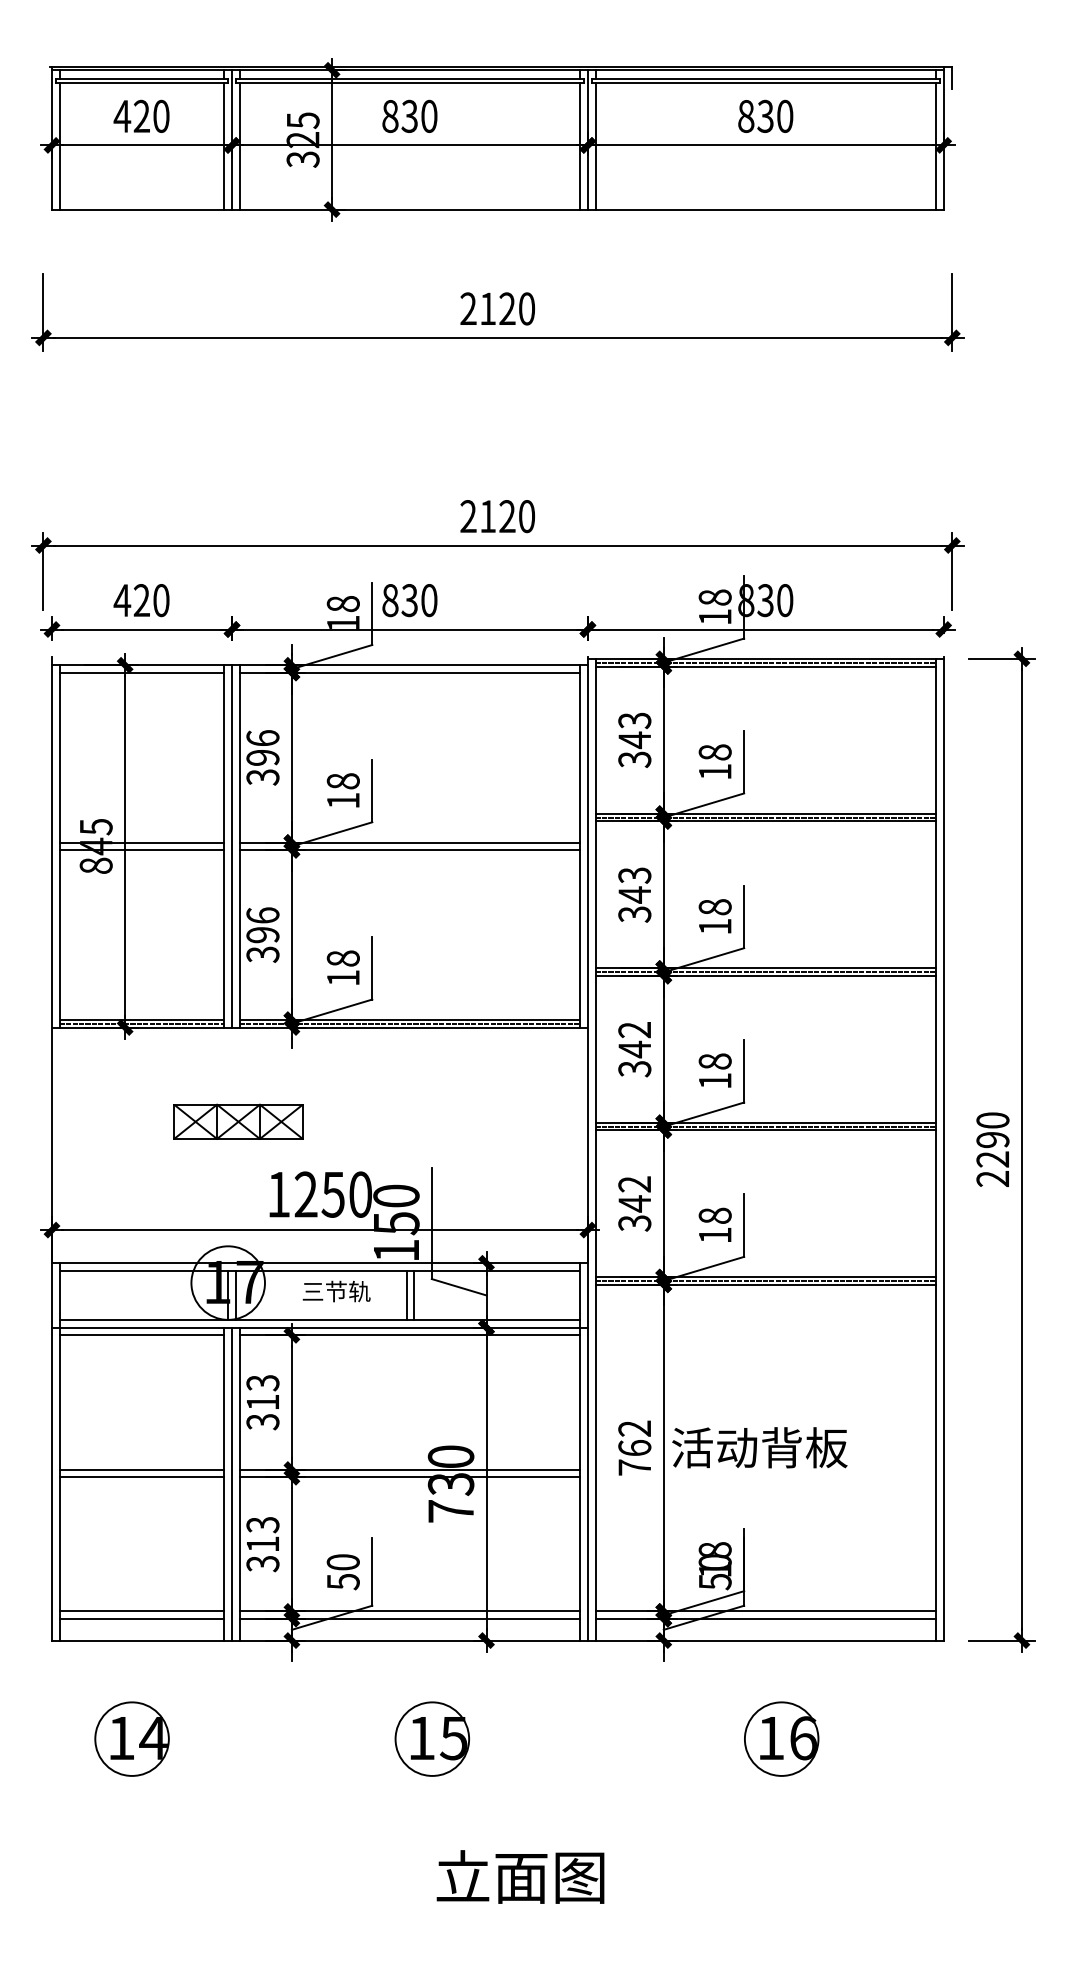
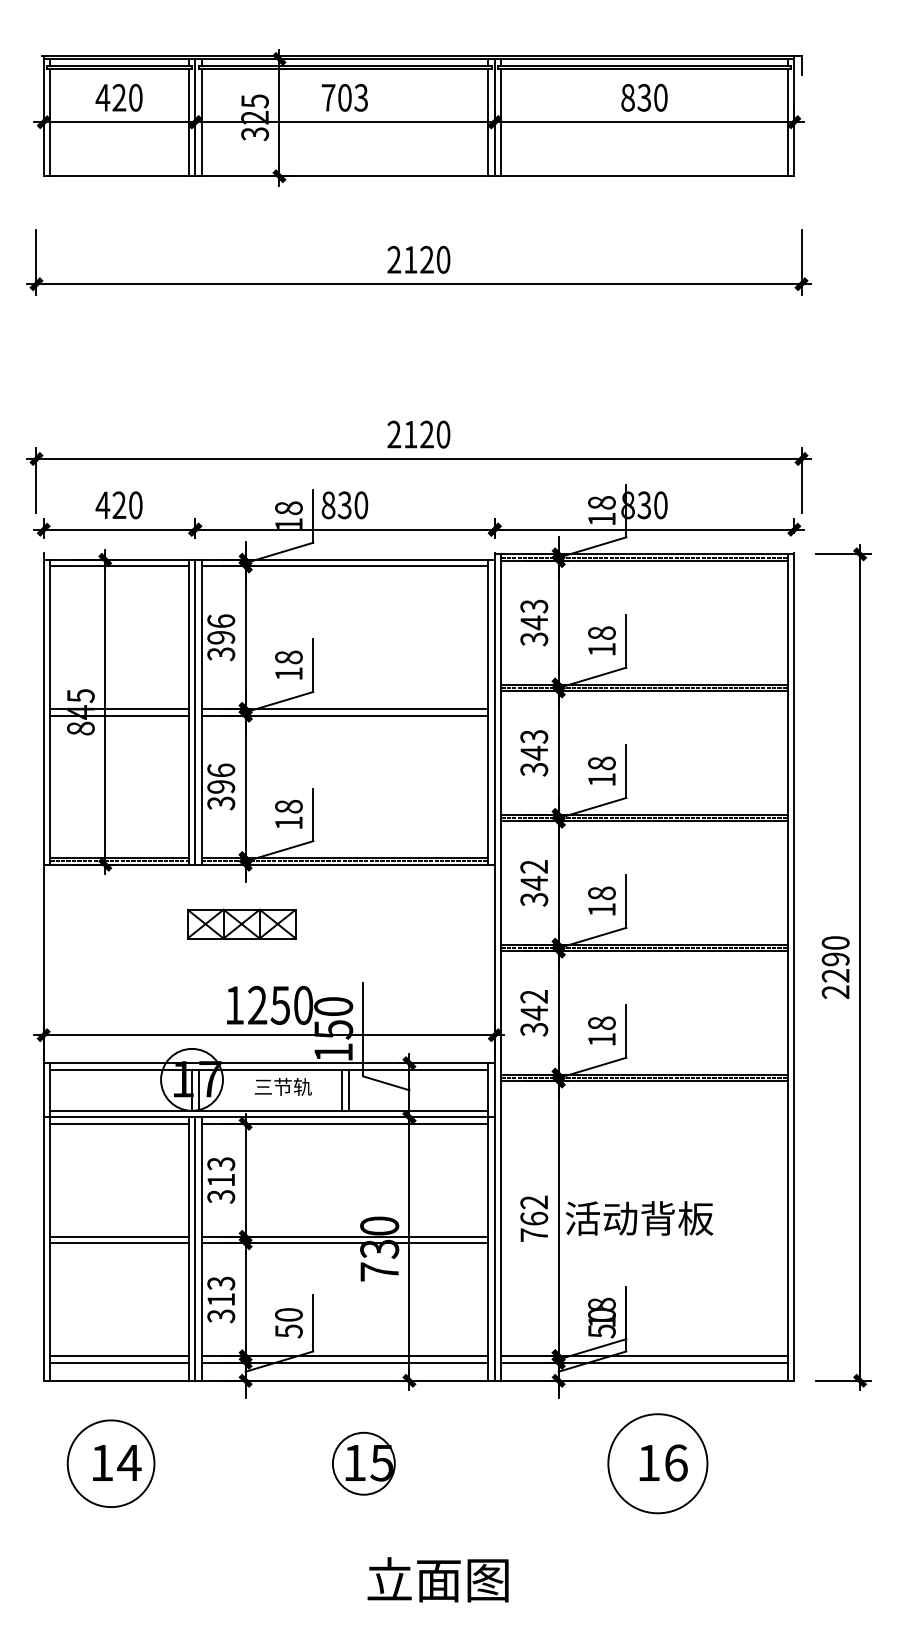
text: (409, 116) -> (344, 97), 830 -> 703
part: (238, 1121) -> (241, 923), moved
circle: (132, 1738) -> (111, 1463), size x1.4
circle: (781, 1738) -> (657, 1463), size x1.6

